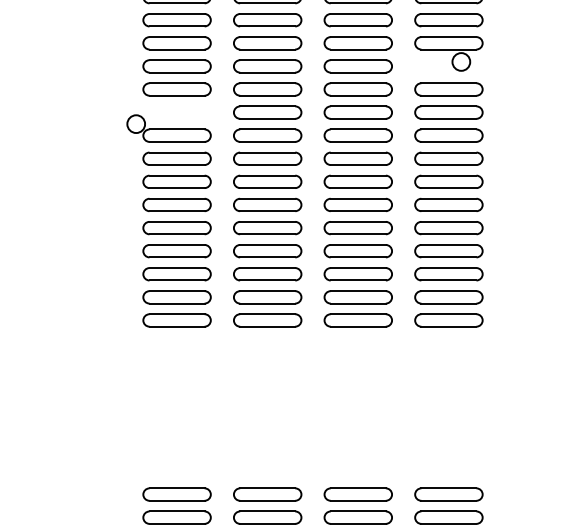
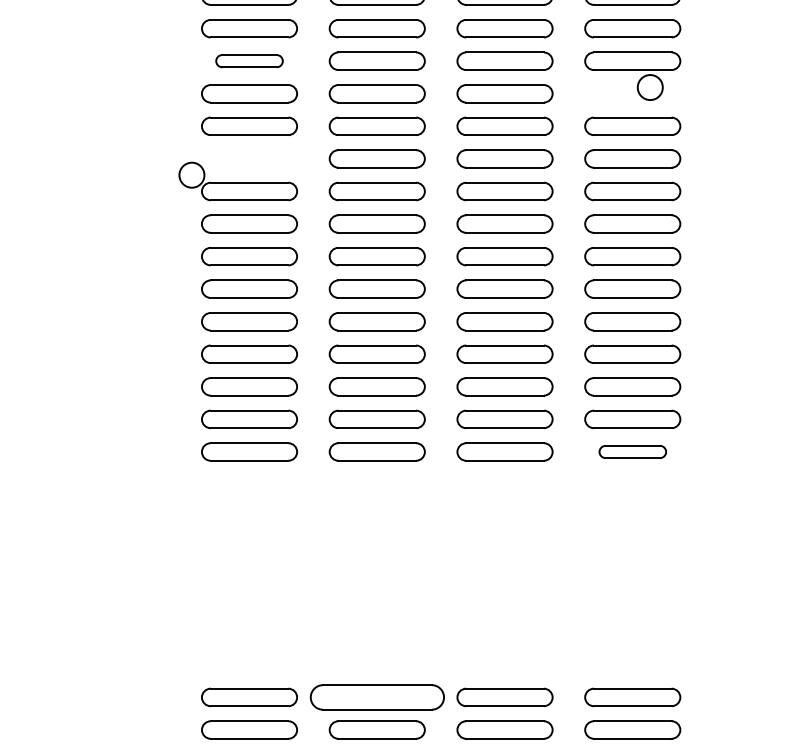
part: (177, 42) -> (249, 60), size x0.7
part: (448, 320) -> (632, 451), size x0.7
part: (267, 494) -> (376, 697), size x1.4

